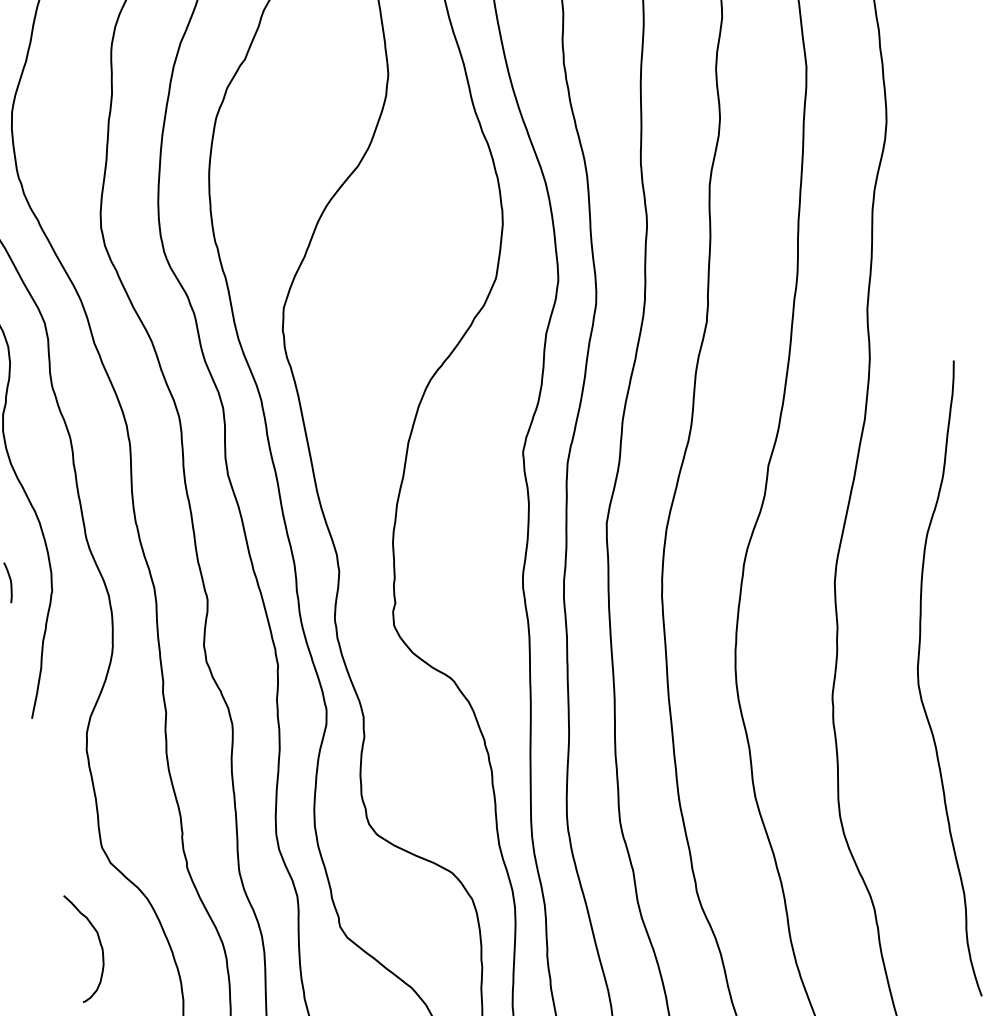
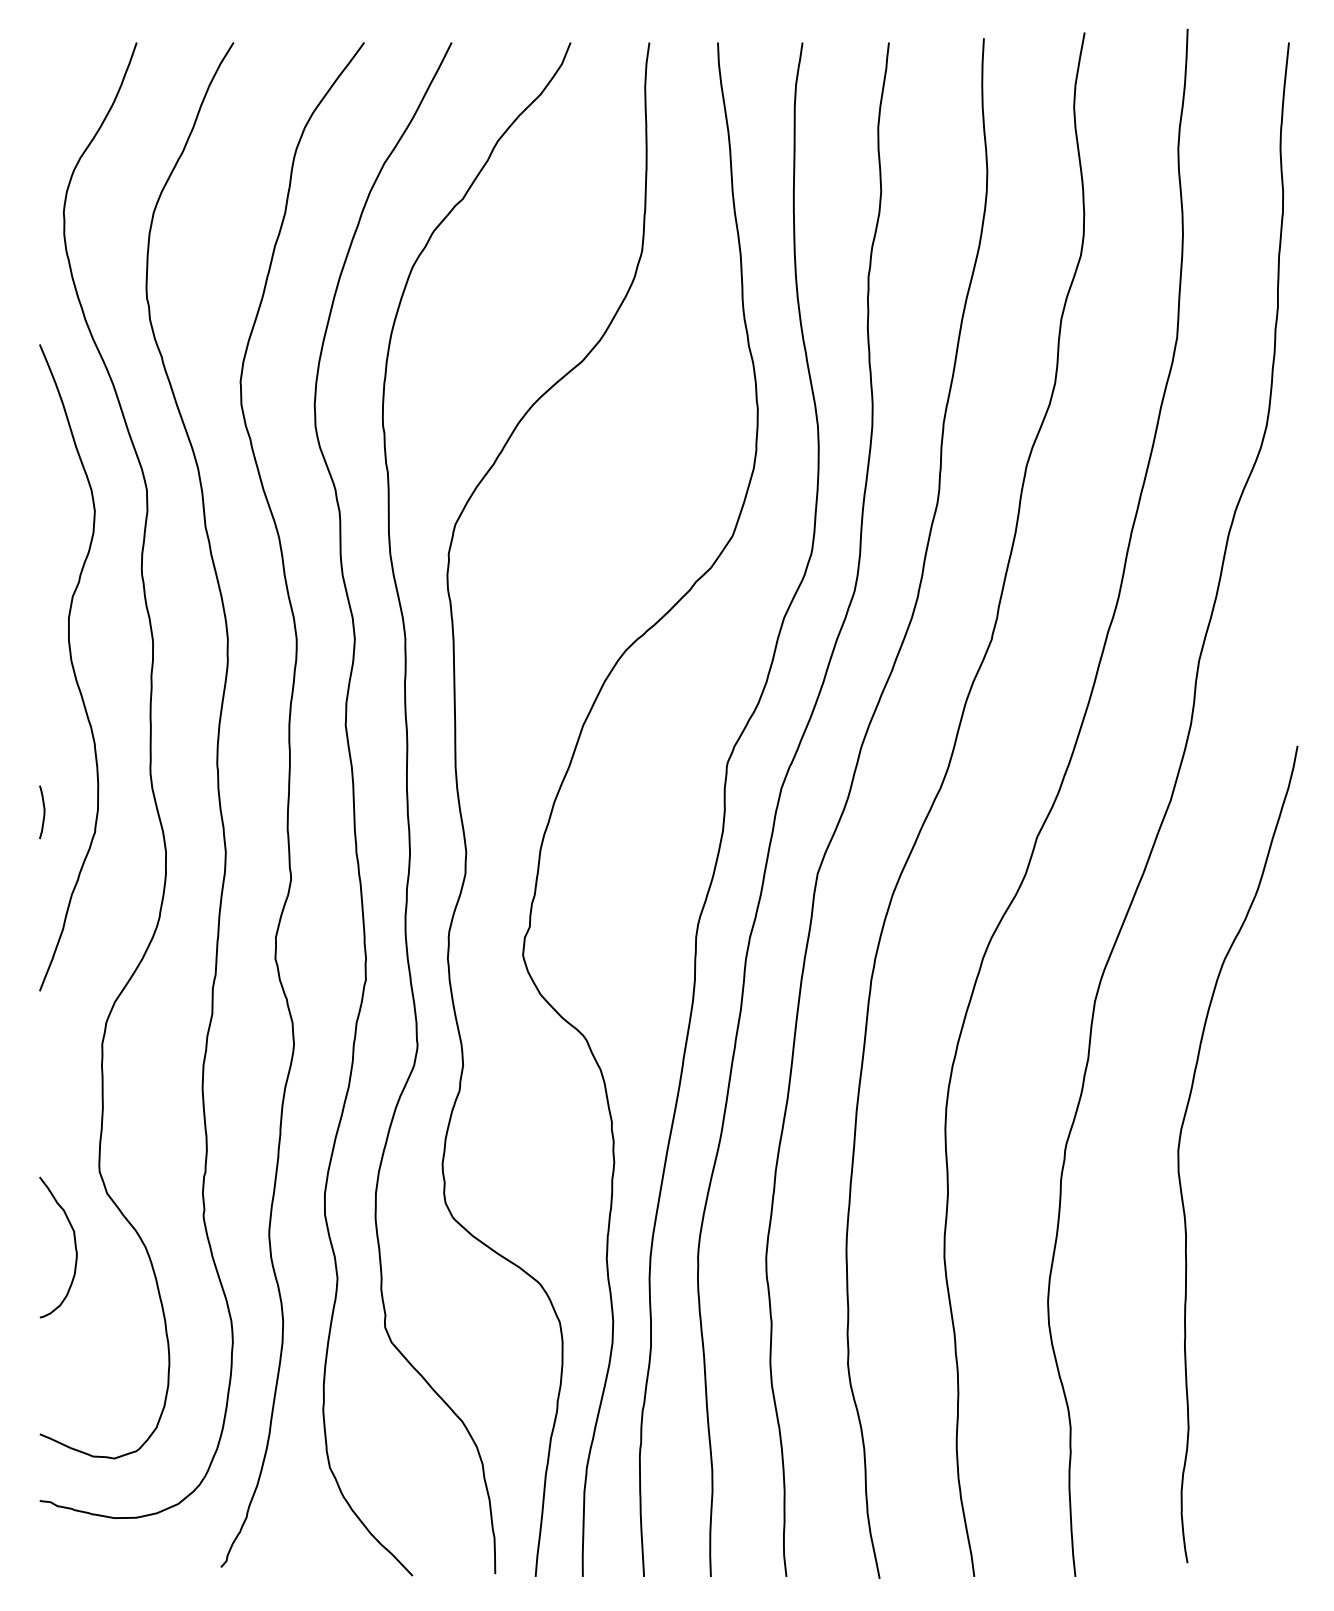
curve: (99, 943) -> (74, 1246), moved

